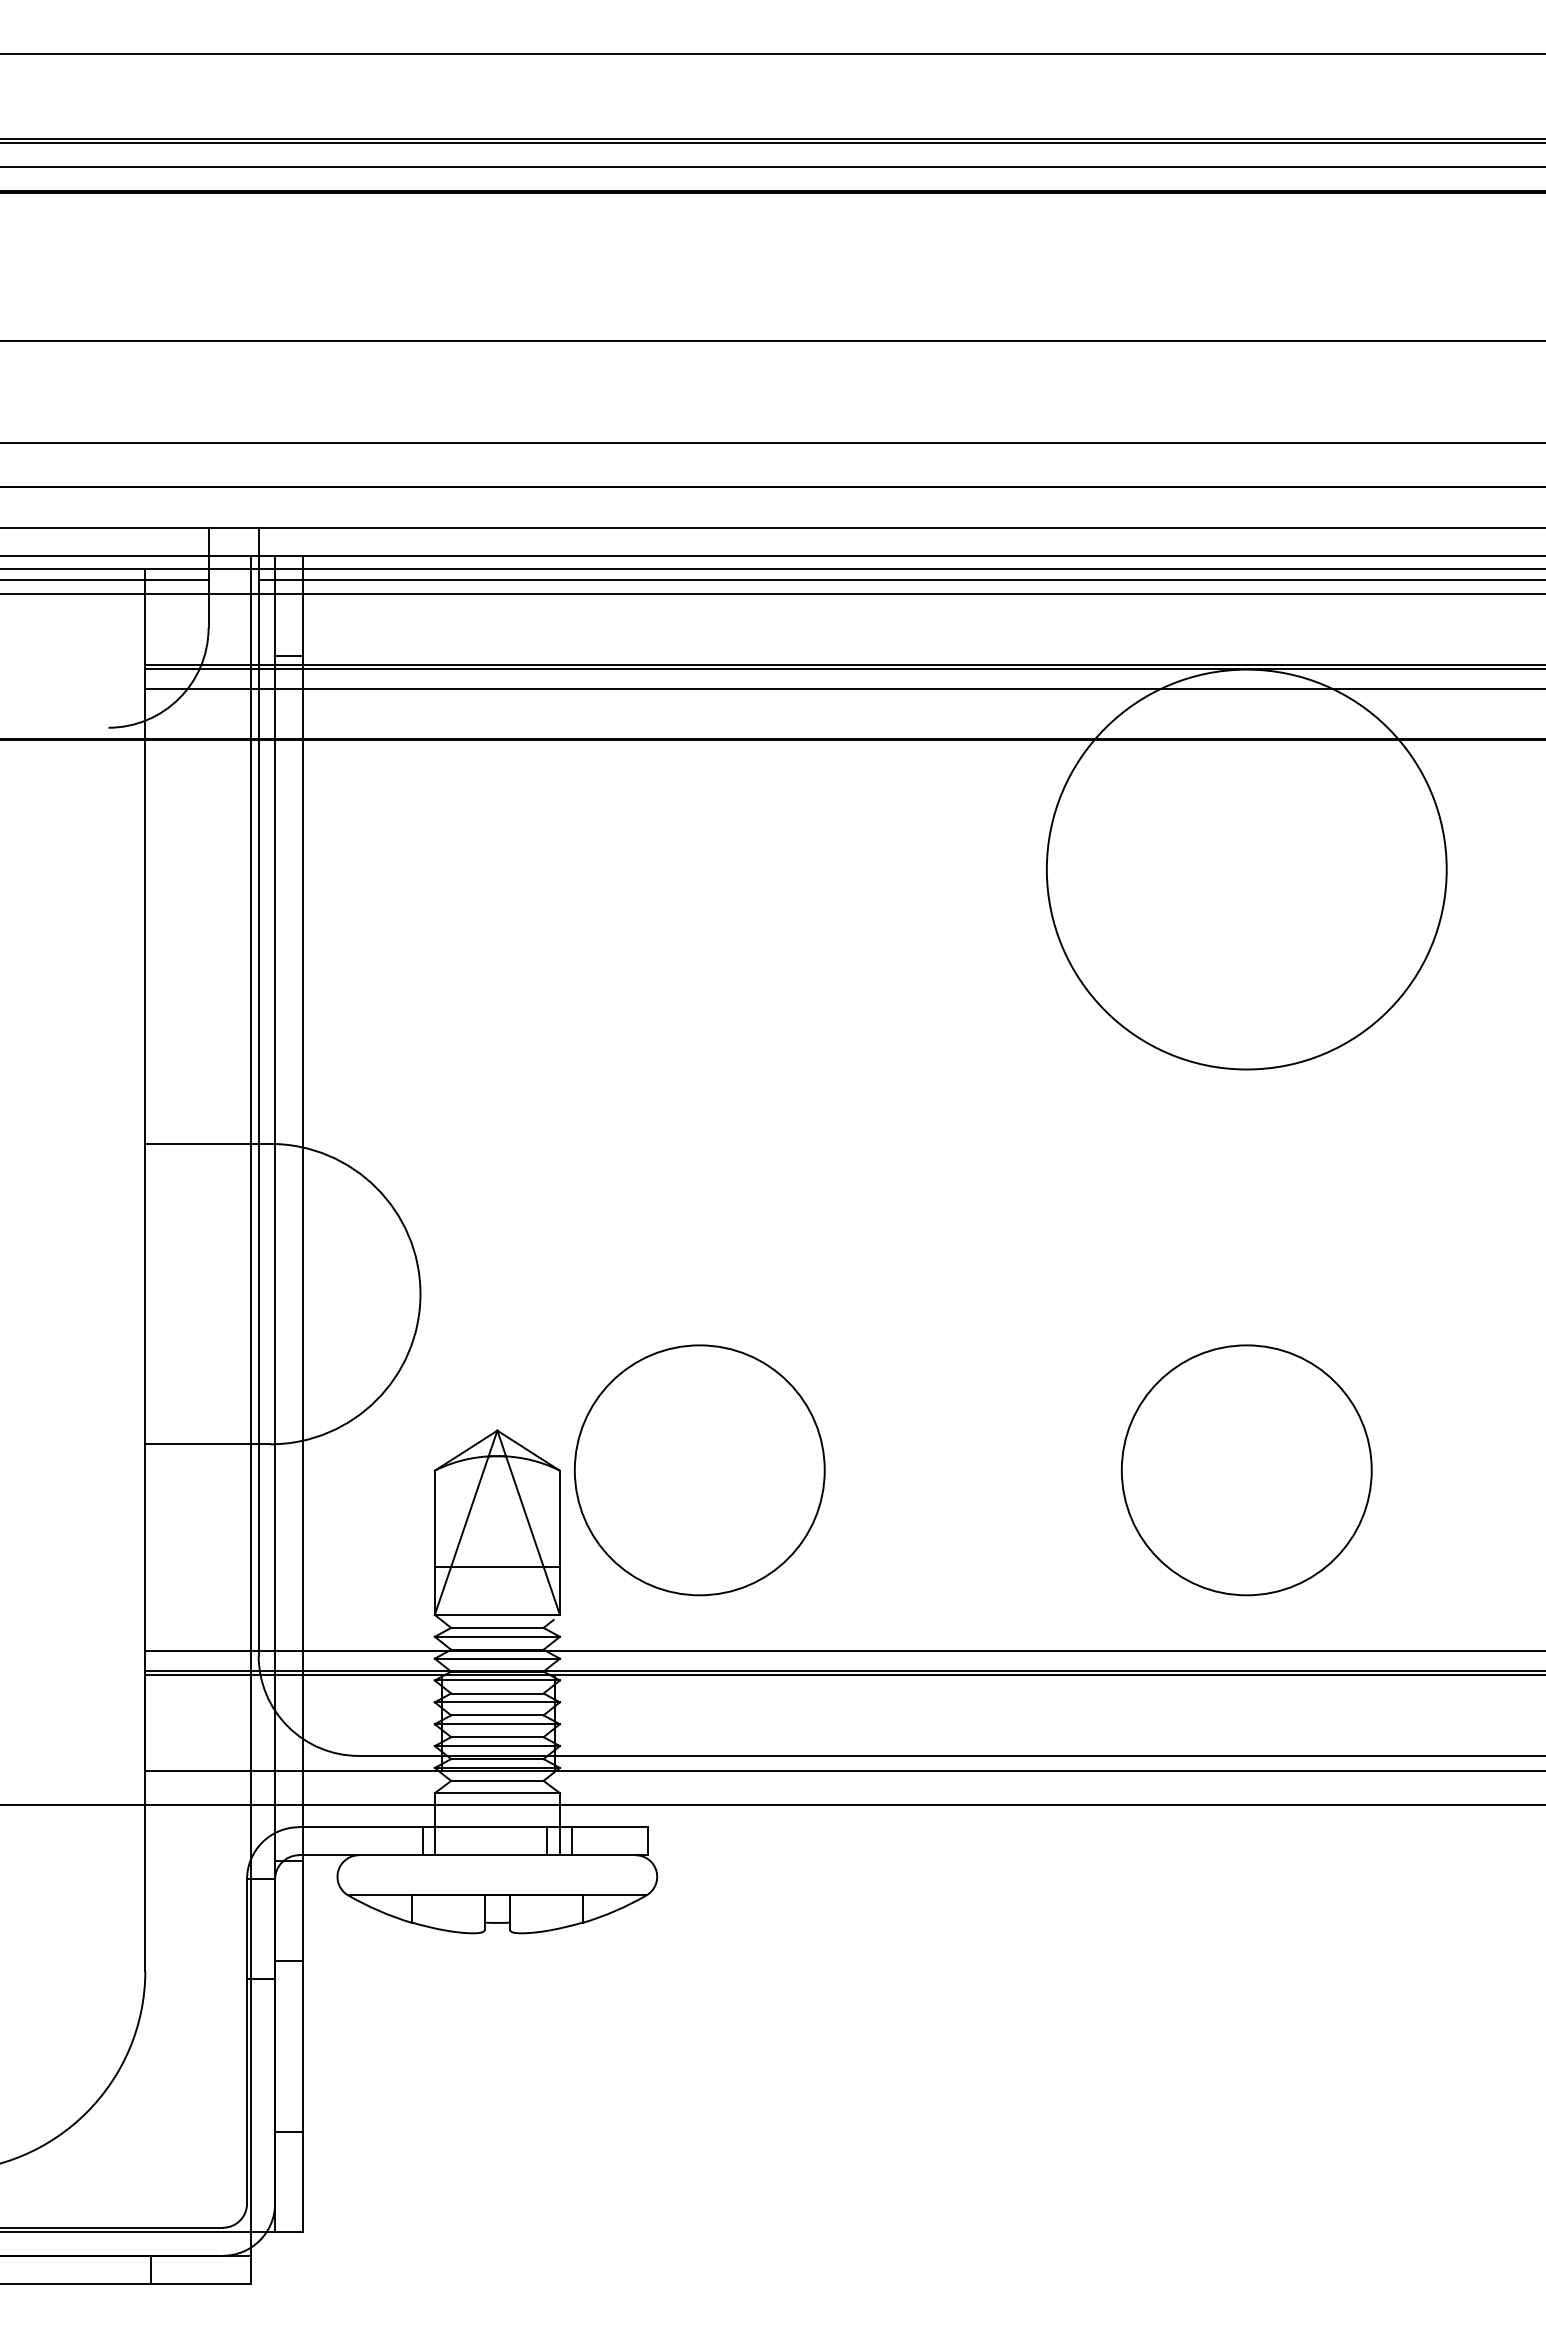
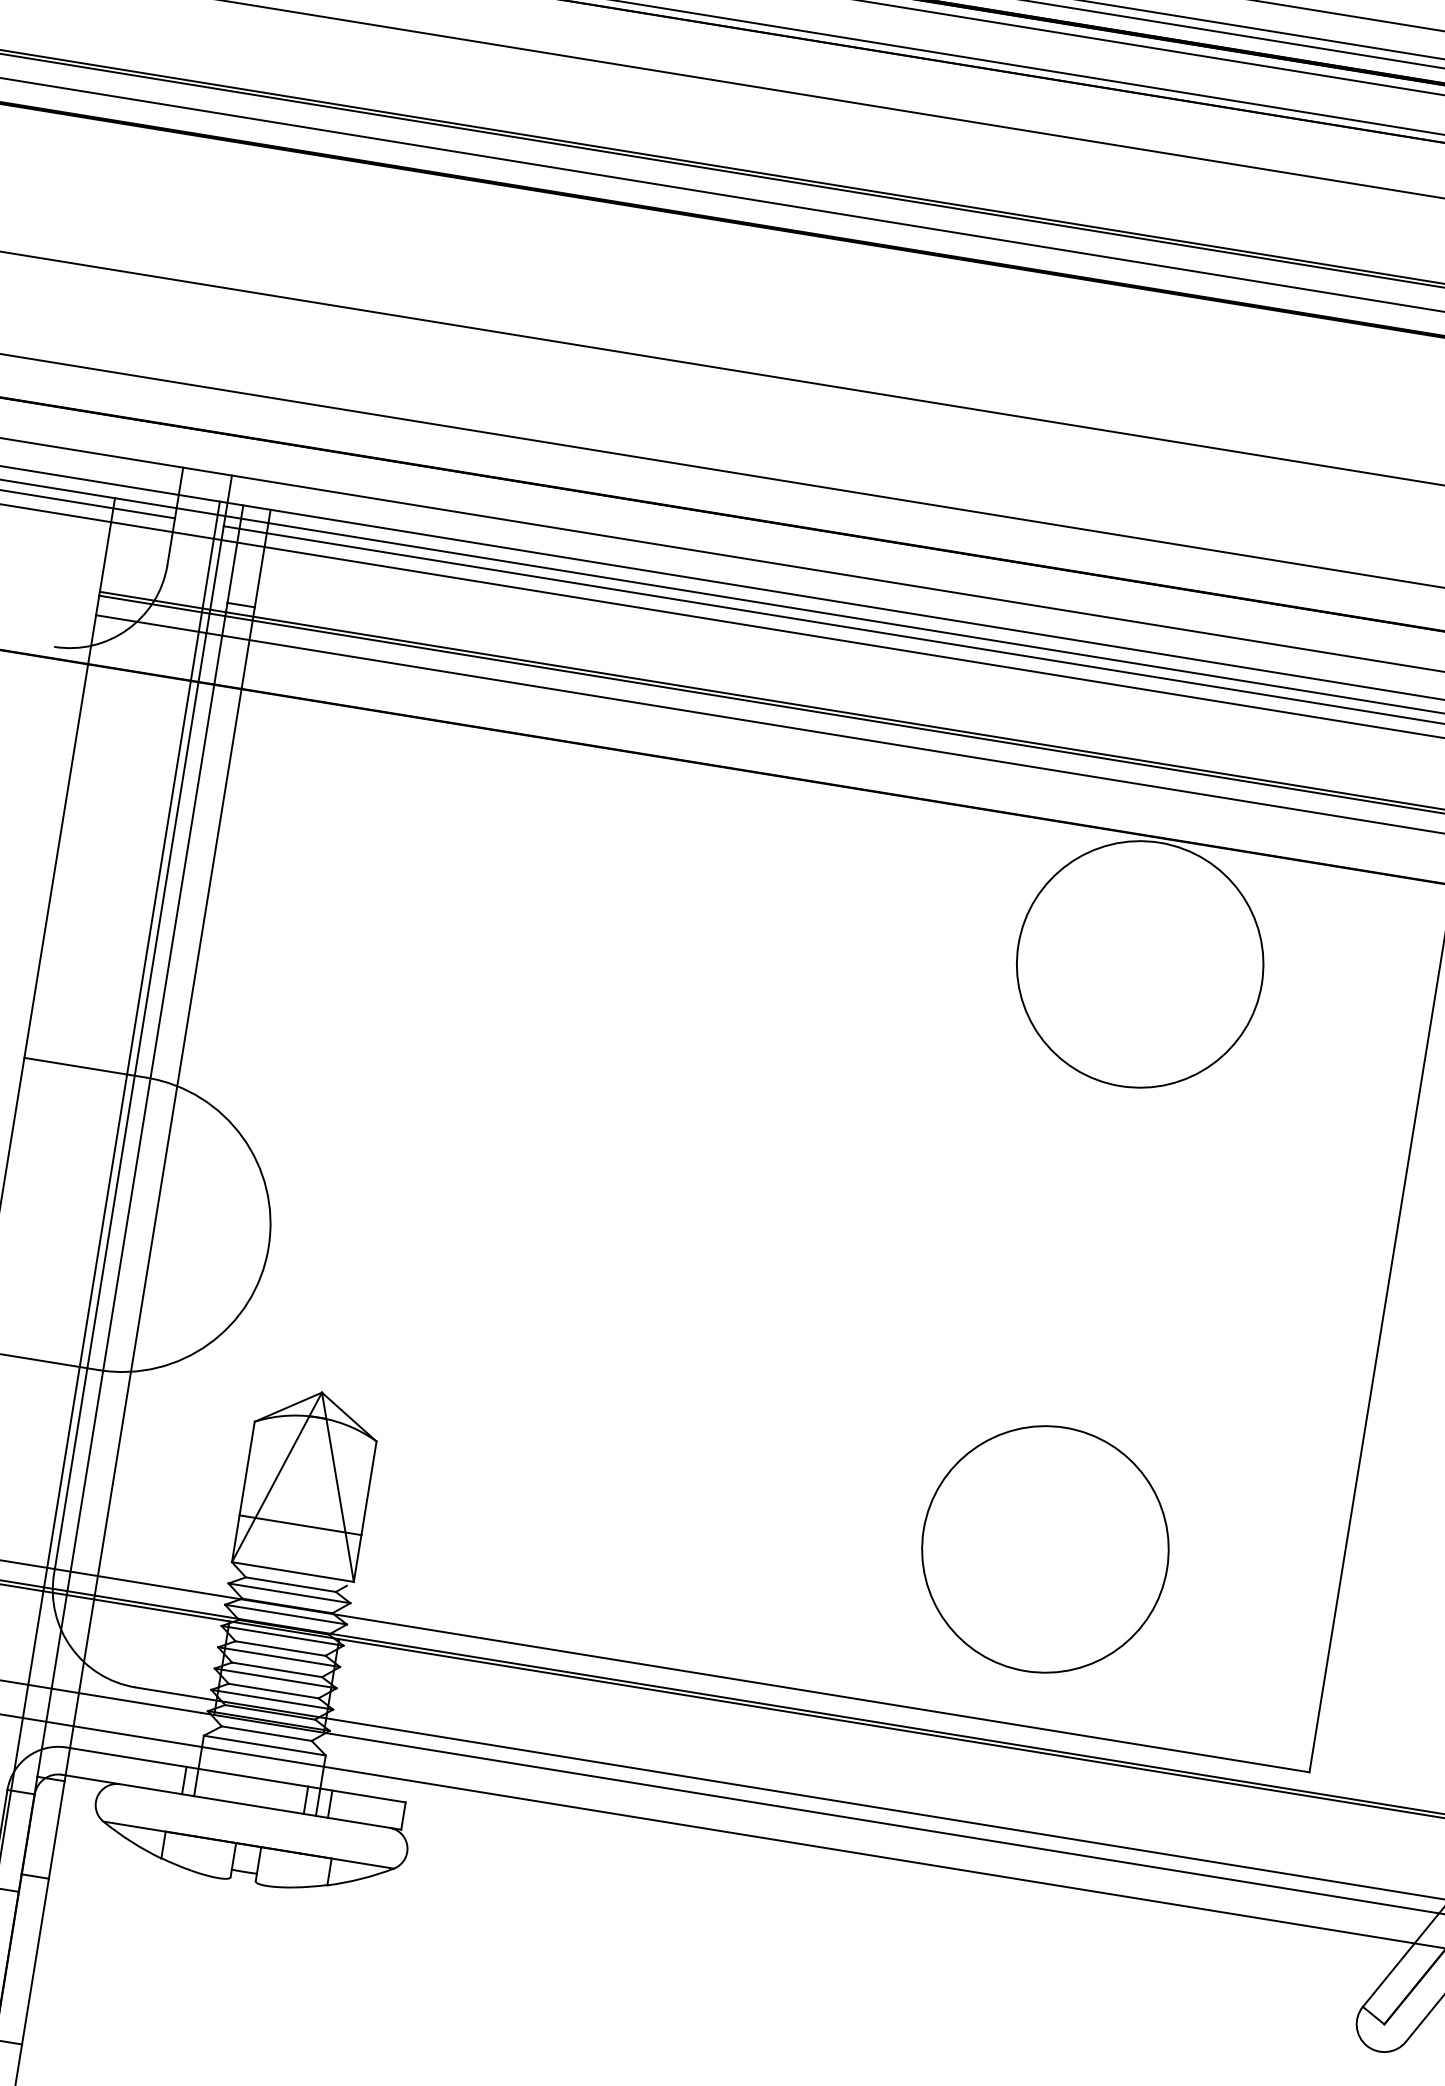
circle: (1246, 869) -> (1139, 964), size x0.62
circle: (699, 1470) -> (512, 1463), removed

